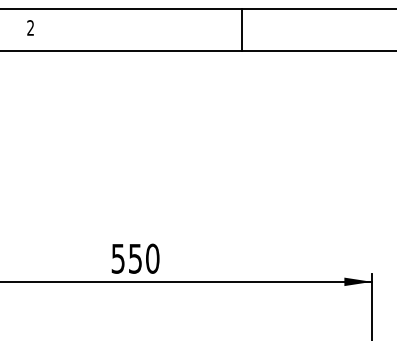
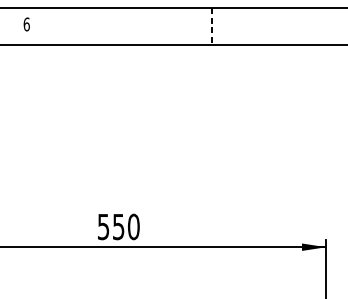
text: (30, 27) -> (26, 24), 2 -> 6
line: (242, 30) -> (212, 26), solid -> dashed

